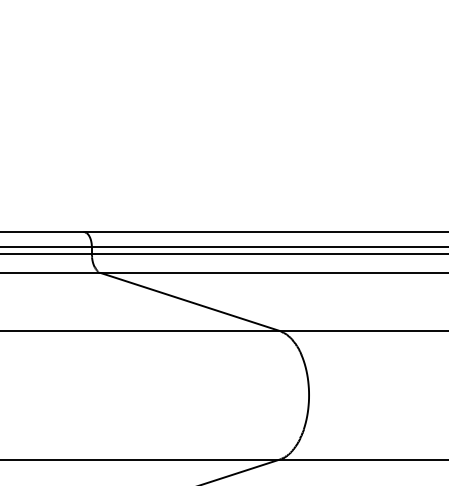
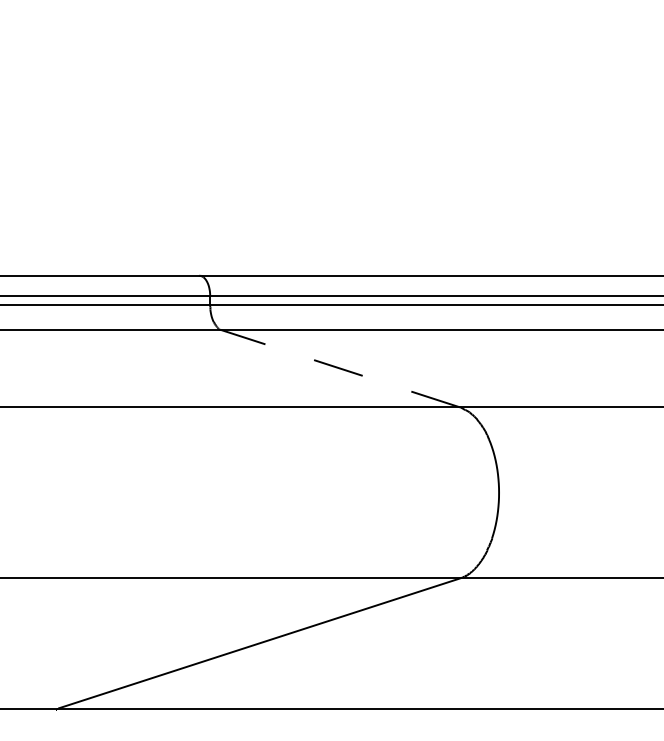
line: (189, 301) -> (340, 368), solid -> dashed

